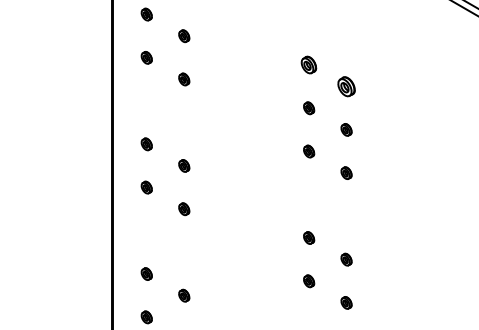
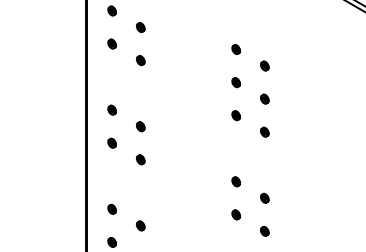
part: (309, 64) -> (236, 49), size x0.71
part: (346, 86) -> (264, 65), size x0.62

